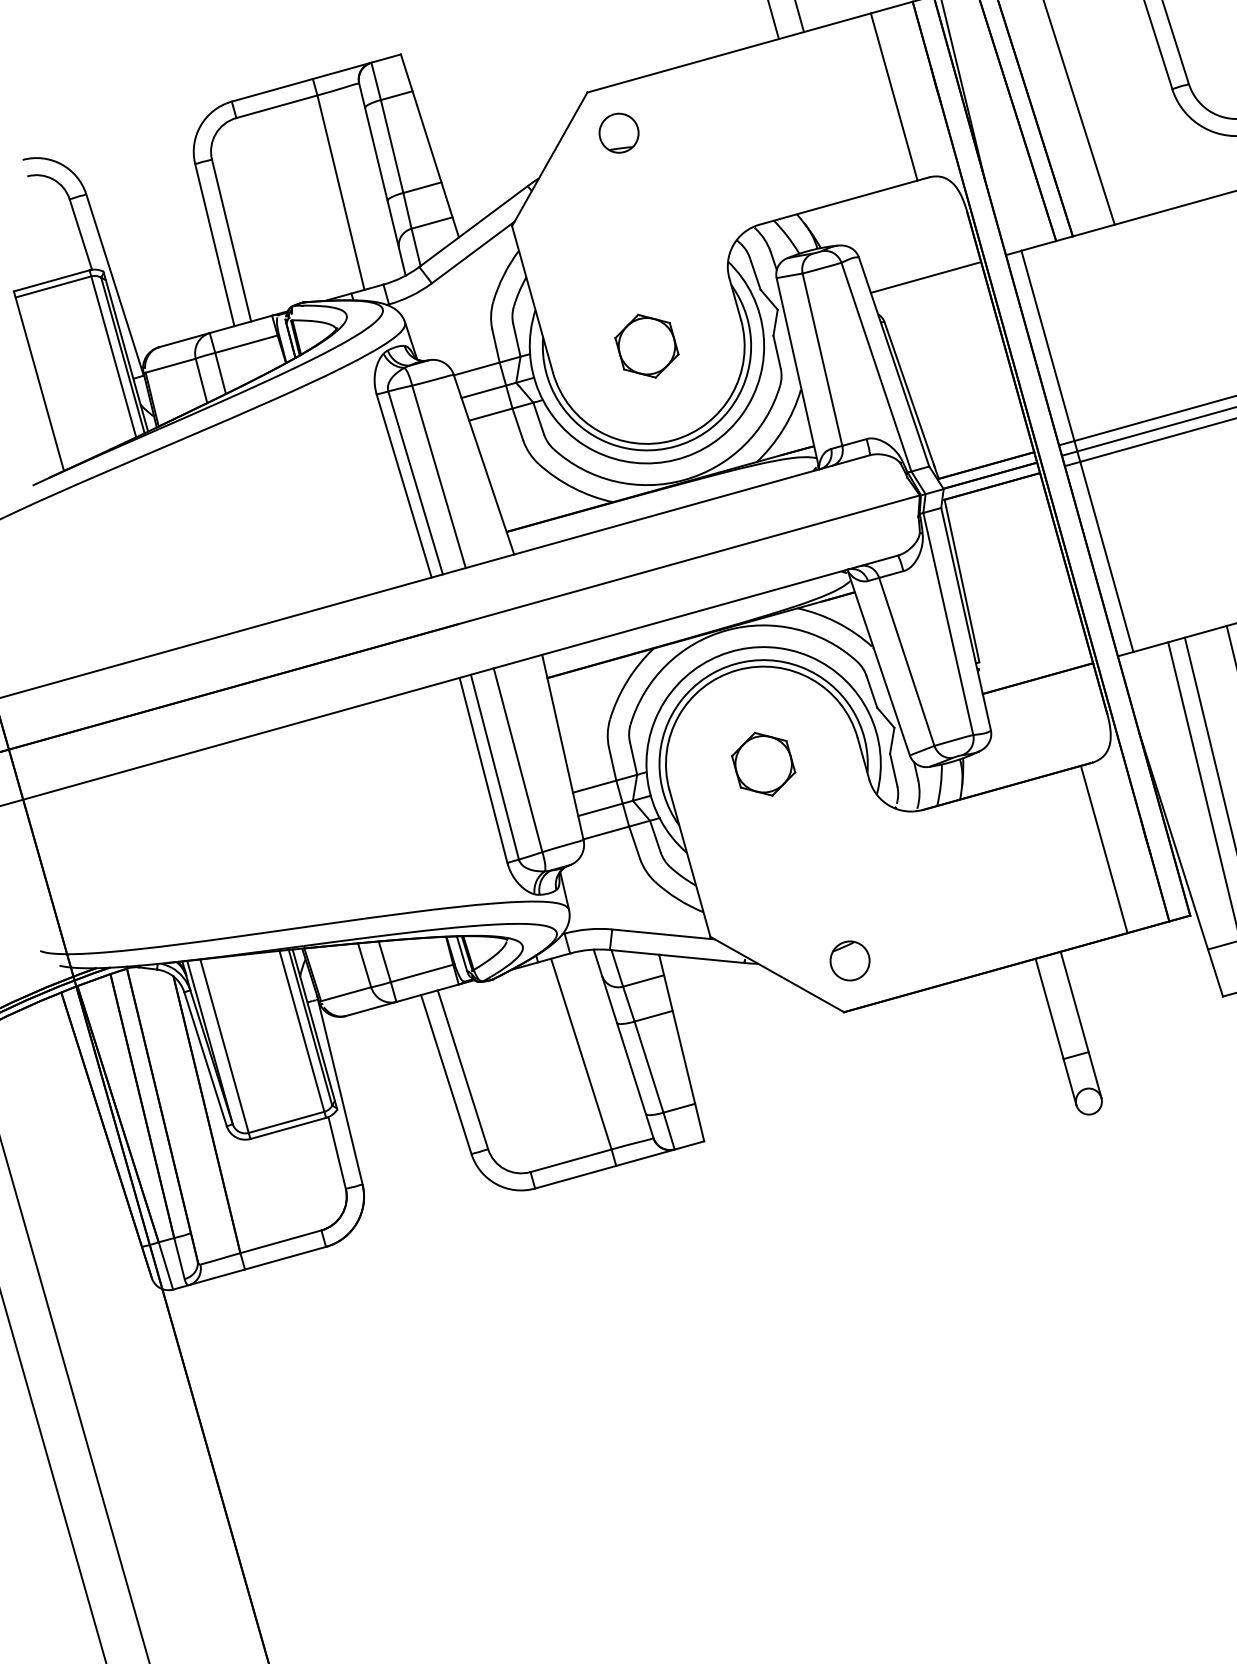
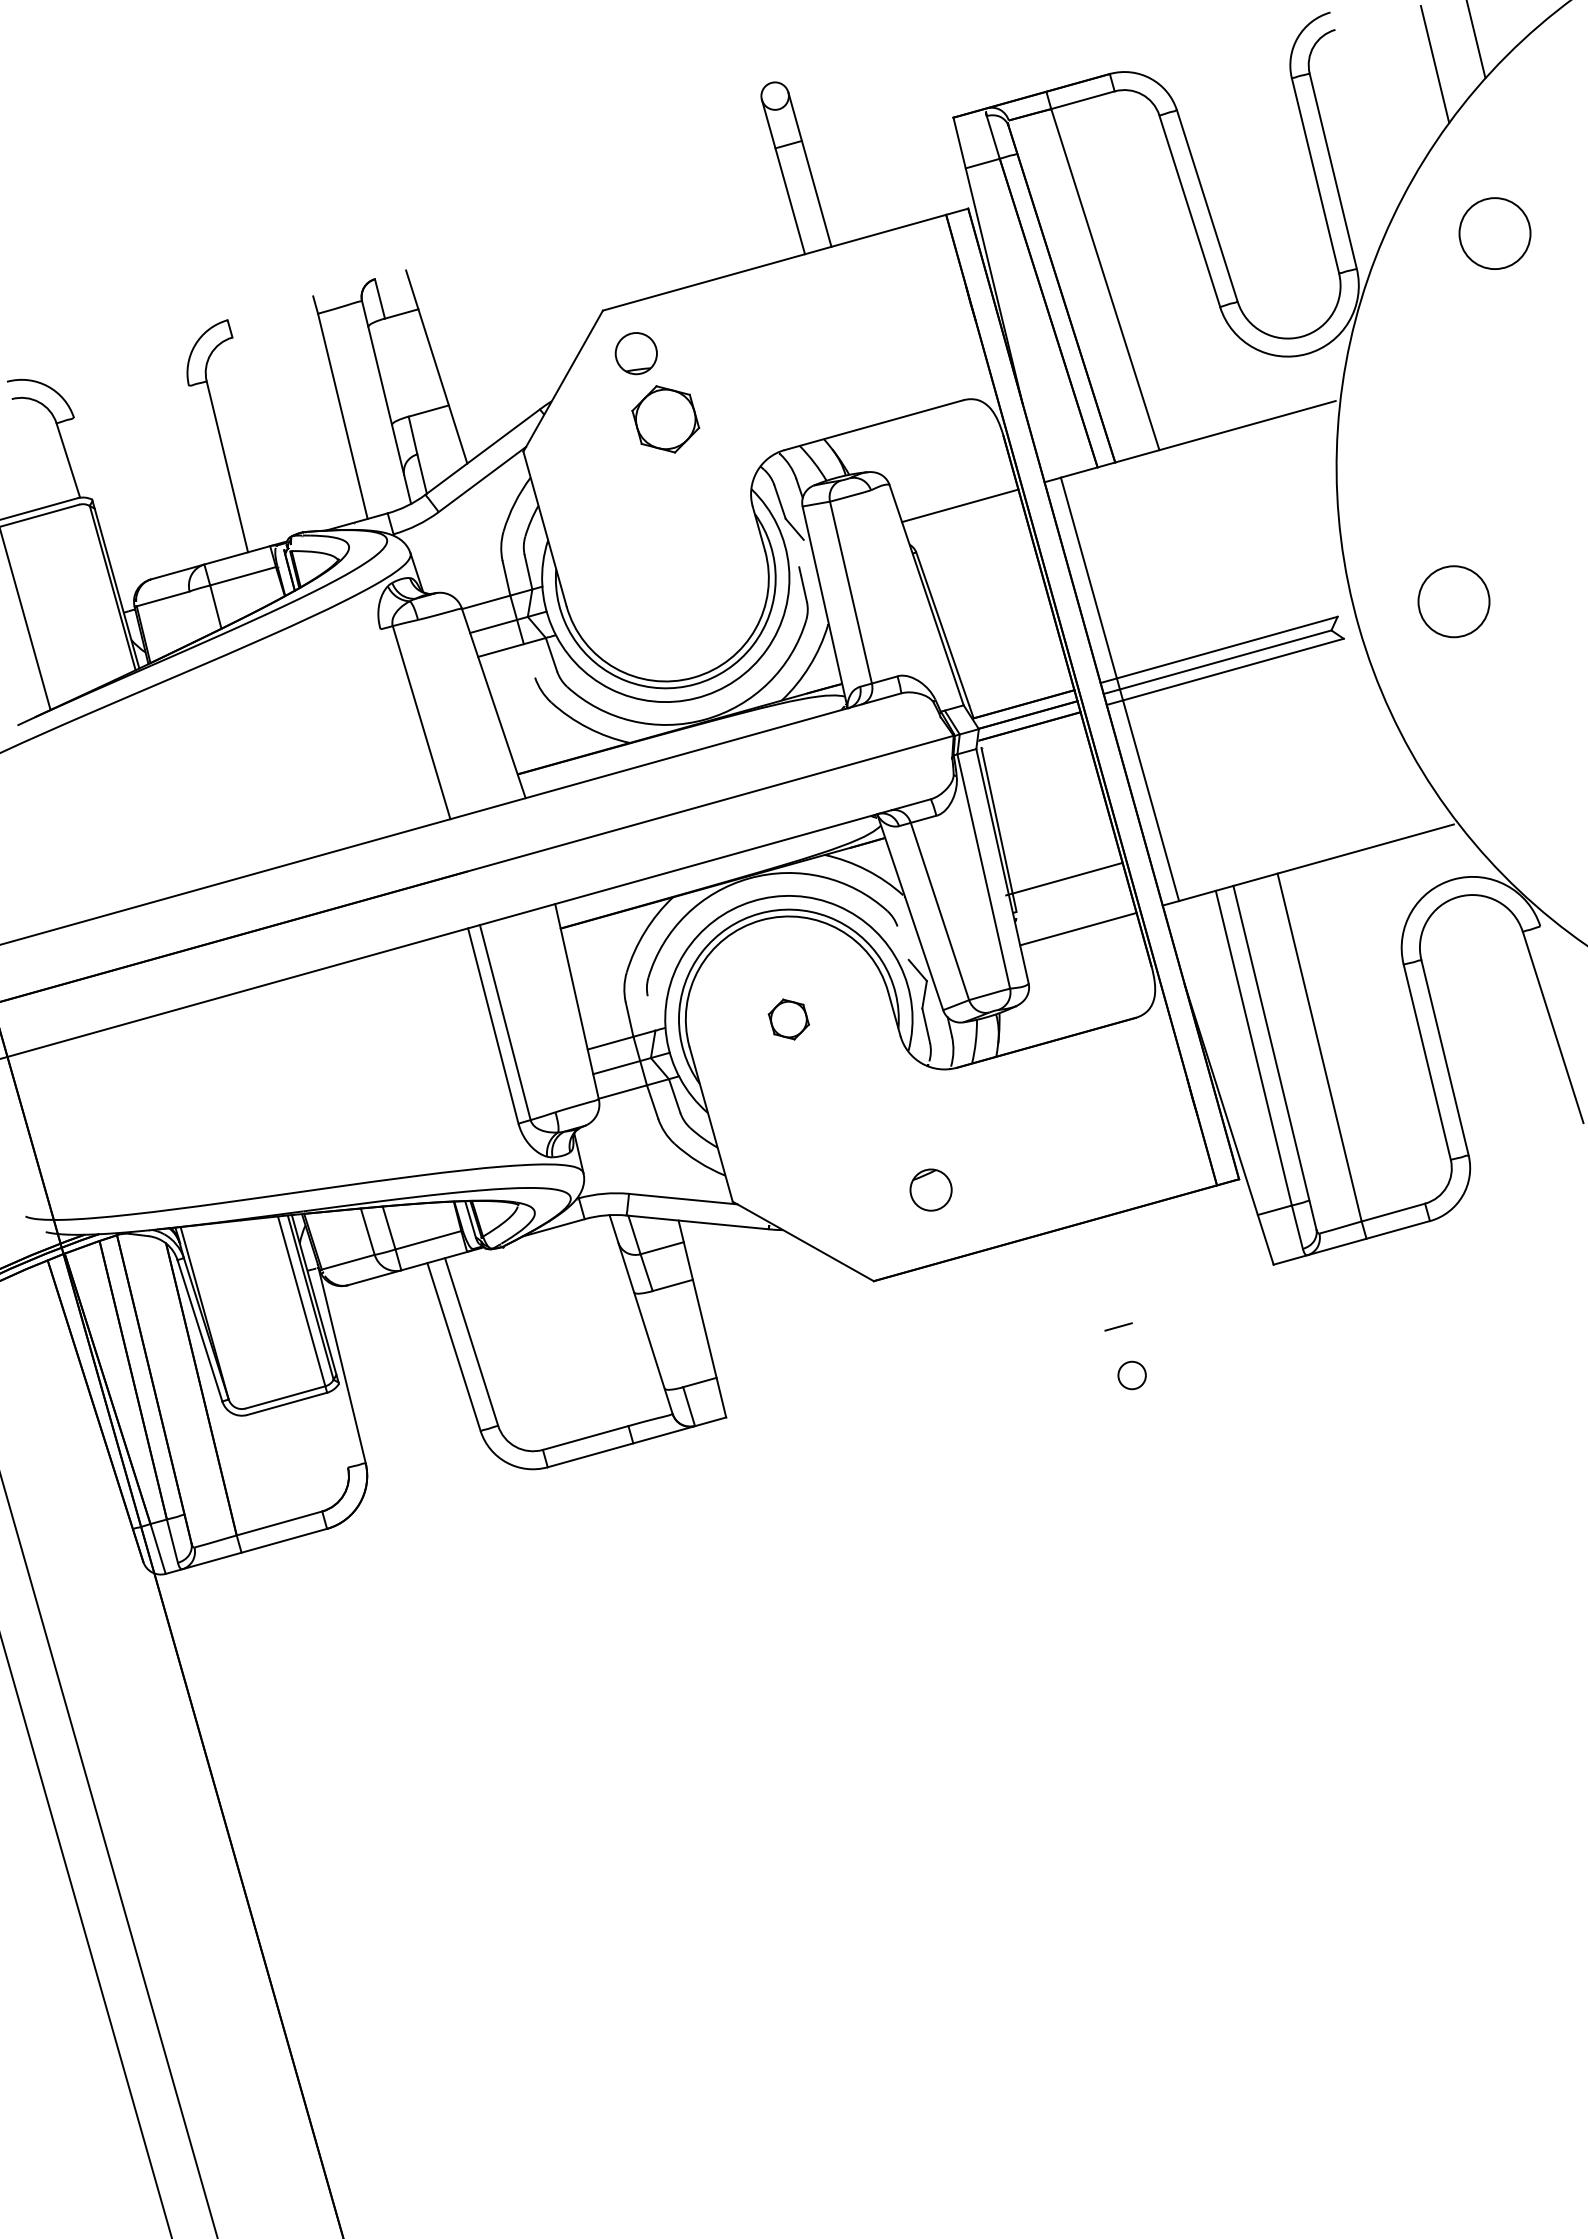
line: (316, 78) -> (316, 295), removed
line: (894, 97) -> (926, 315), removed
line: (277, 106) -> (275, 325), removed
line: (391, 146) -> (396, 367), removed
line: (431, 223) -> (438, 448), removed
line: (214, 244) -> (209, 471), removed
line: (115, 284) -> (104, 513), removed
line: (775, 322) -> (801, 553), removed
part: (646, 346) -> (665, 419), moved
line: (112, 353) -> (101, 586), removed
line: (876, 367) -> (907, 600), removed
line: (201, 380) -> (195, 614), removed
line: (517, 424) -> (529, 660), removed
line: (439, 476) -> (446, 715), removed
line: (404, 485) -> (409, 725), removed
line: (1038, 678) -> (1064, 878), moved
line: (871, 691) -> (902, 942), removed
line: (633, 758) -> (651, 1013), removed
line: (517, 760) -> (529, 1015), removed
part: (763, 764) -> (788, 1019), size x0.6
line: (1103, 849) -> (1147, 1109), removed
part: (849, 960) -> (930, 1189), moved
line: (1080, 1024) -> (1123, 1294), removed
line: (1055, 1031) -> (1096, 1301), removed
line: (225, 1049) -> (220, 1320), removed
line: (581, 1054) -> (596, 1325), removed
line: (648, 1067) -> (667, 1339), removed
line: (336, 1152) -> (338, 1429), removed

